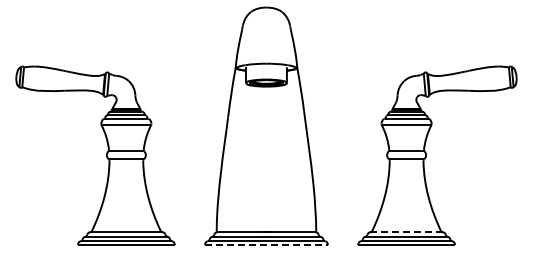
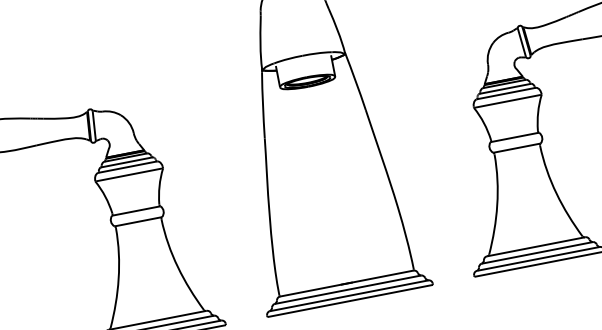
line: (406, 232) -> (536, 247), dashed -> solid
line: (266, 245) -> (350, 301), dashed -> solid

